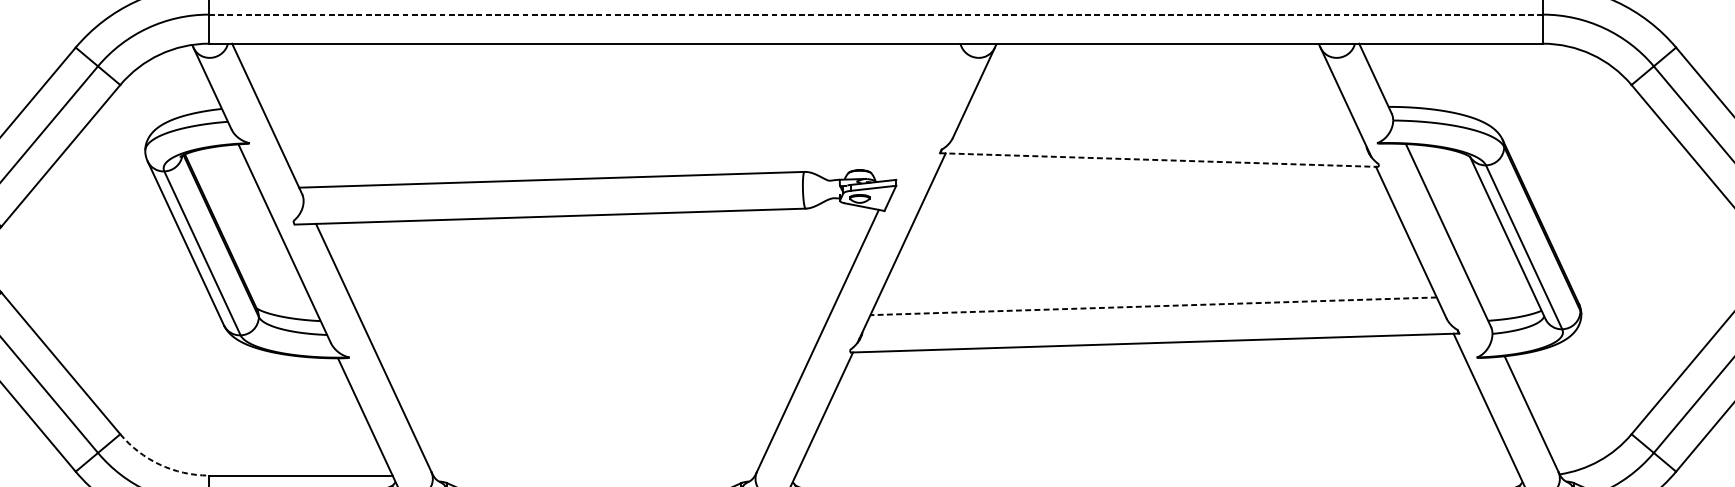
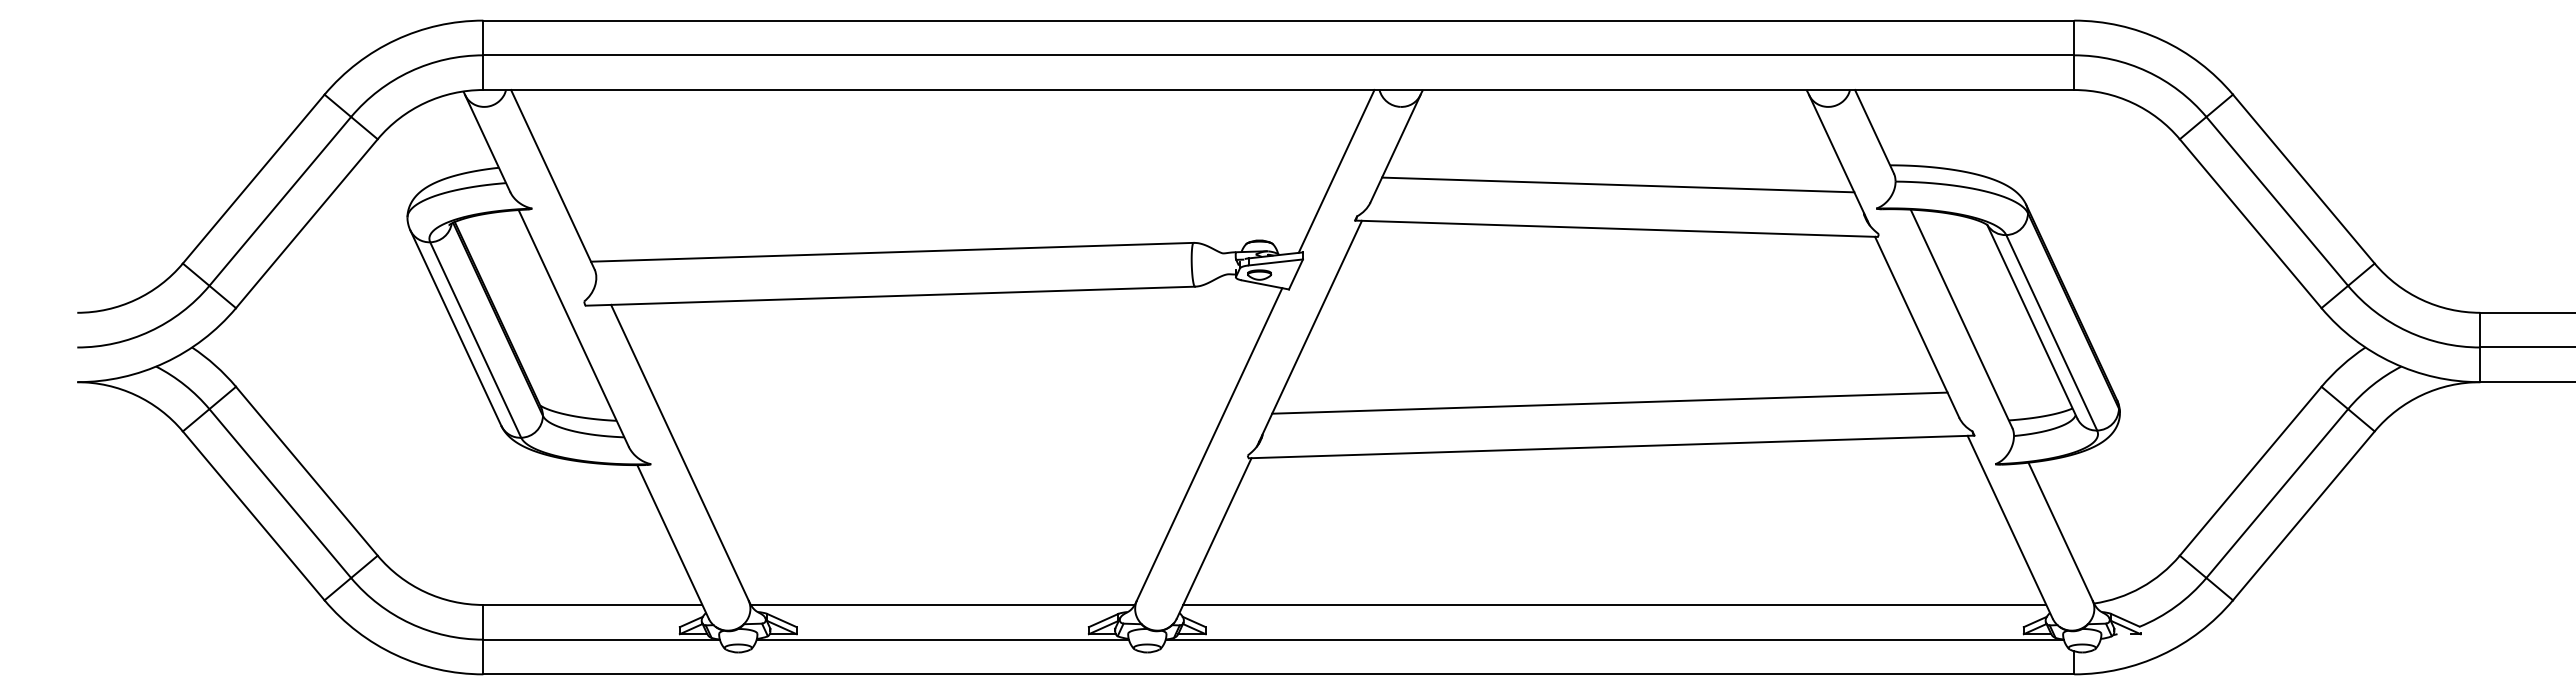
line: (876, 14) -> (1279, 55), dashed -> solid
line: (924, 112) -> (1336, 171), added
line: (1160, 122) -> (1618, 184), added
line: (1159, 159) -> (1617, 228), dashed -> solid
line: (1153, 306) -> (1609, 403), dashed -> solid
arc: (160, 465) -> (425, 592), dashed -> solid
line: (593, 475) -> (942, 604), added
line: (1157, 475) -> (1614, 604), added

